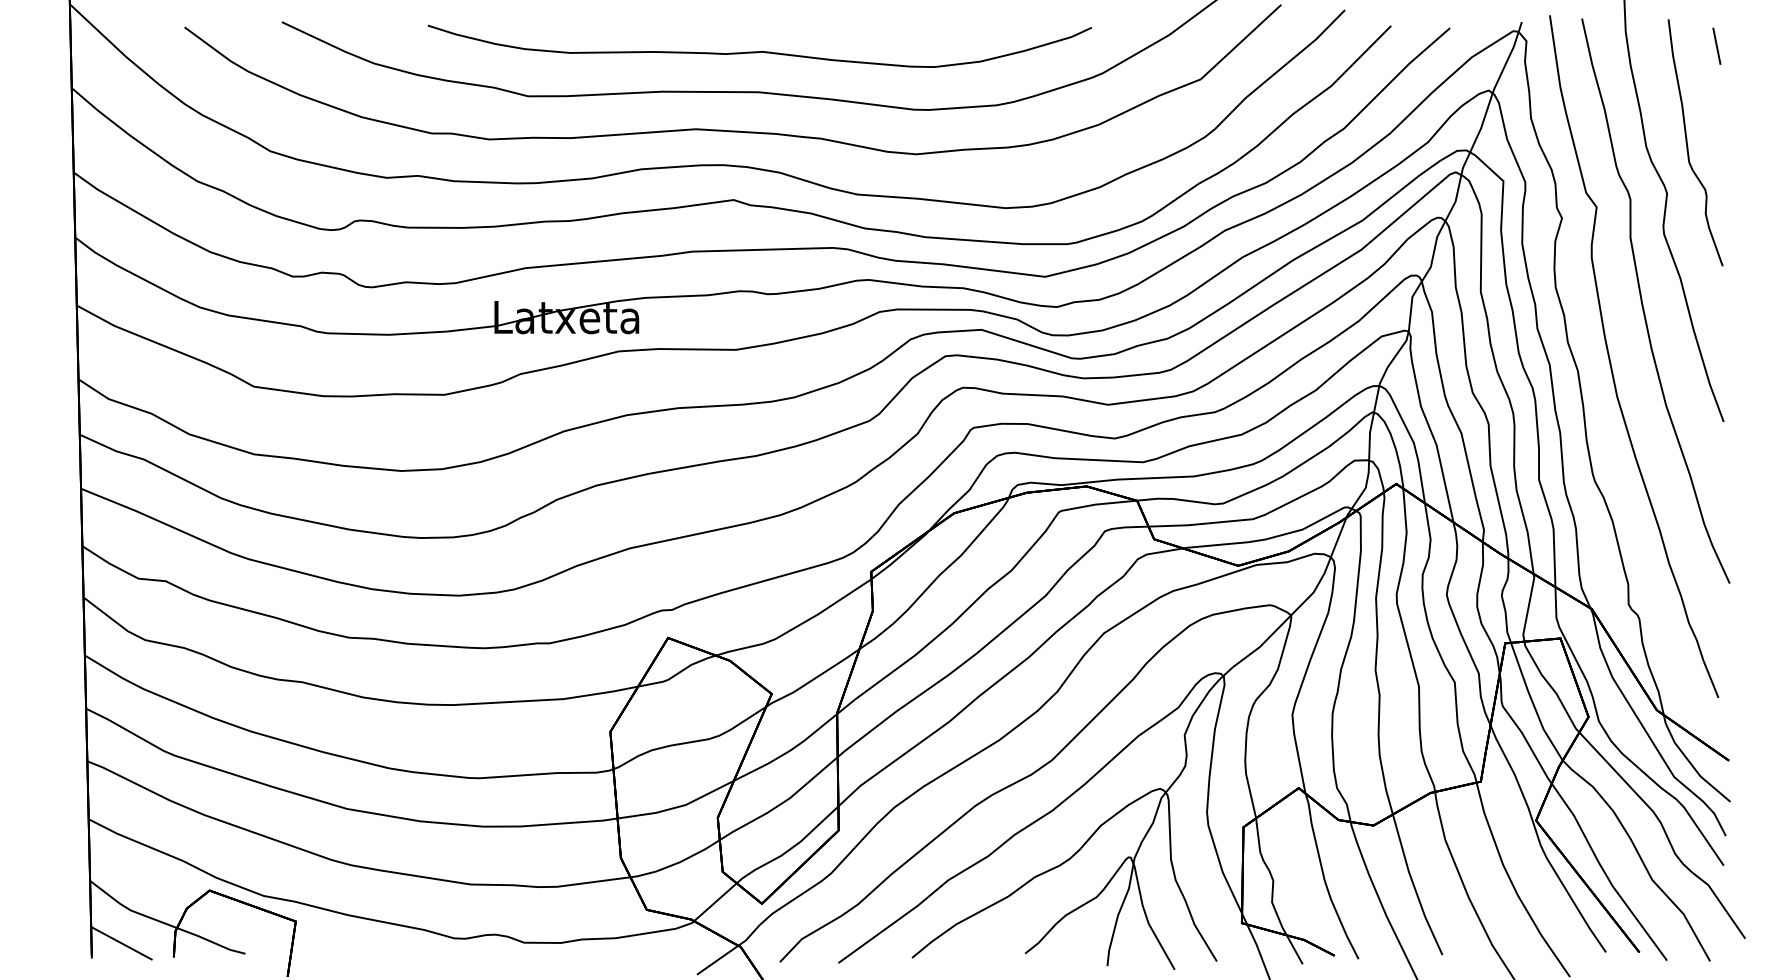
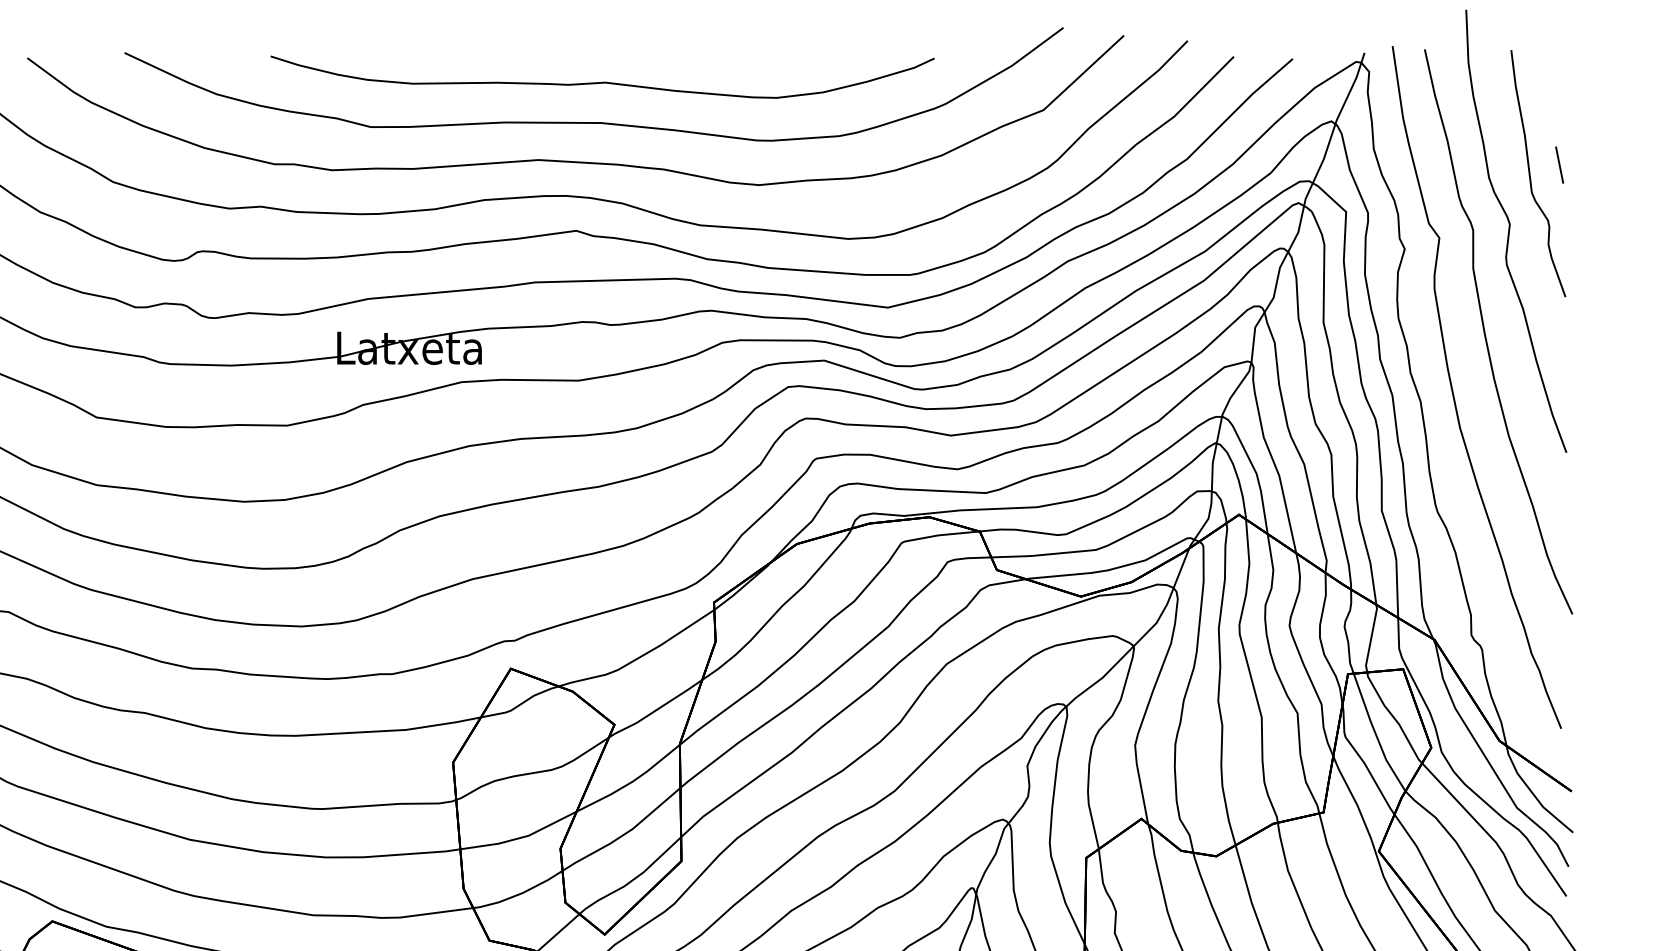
line: (1716, 45) -> (1559, 164), moved

